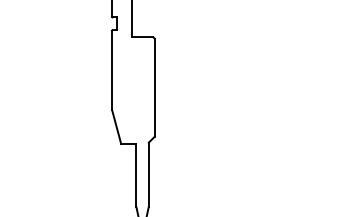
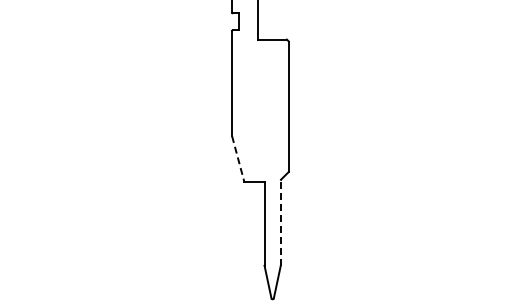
line: (116, 126) -> (238, 158), solid -> dashed
line: (148, 175) -> (280, 223), solid -> dashed

